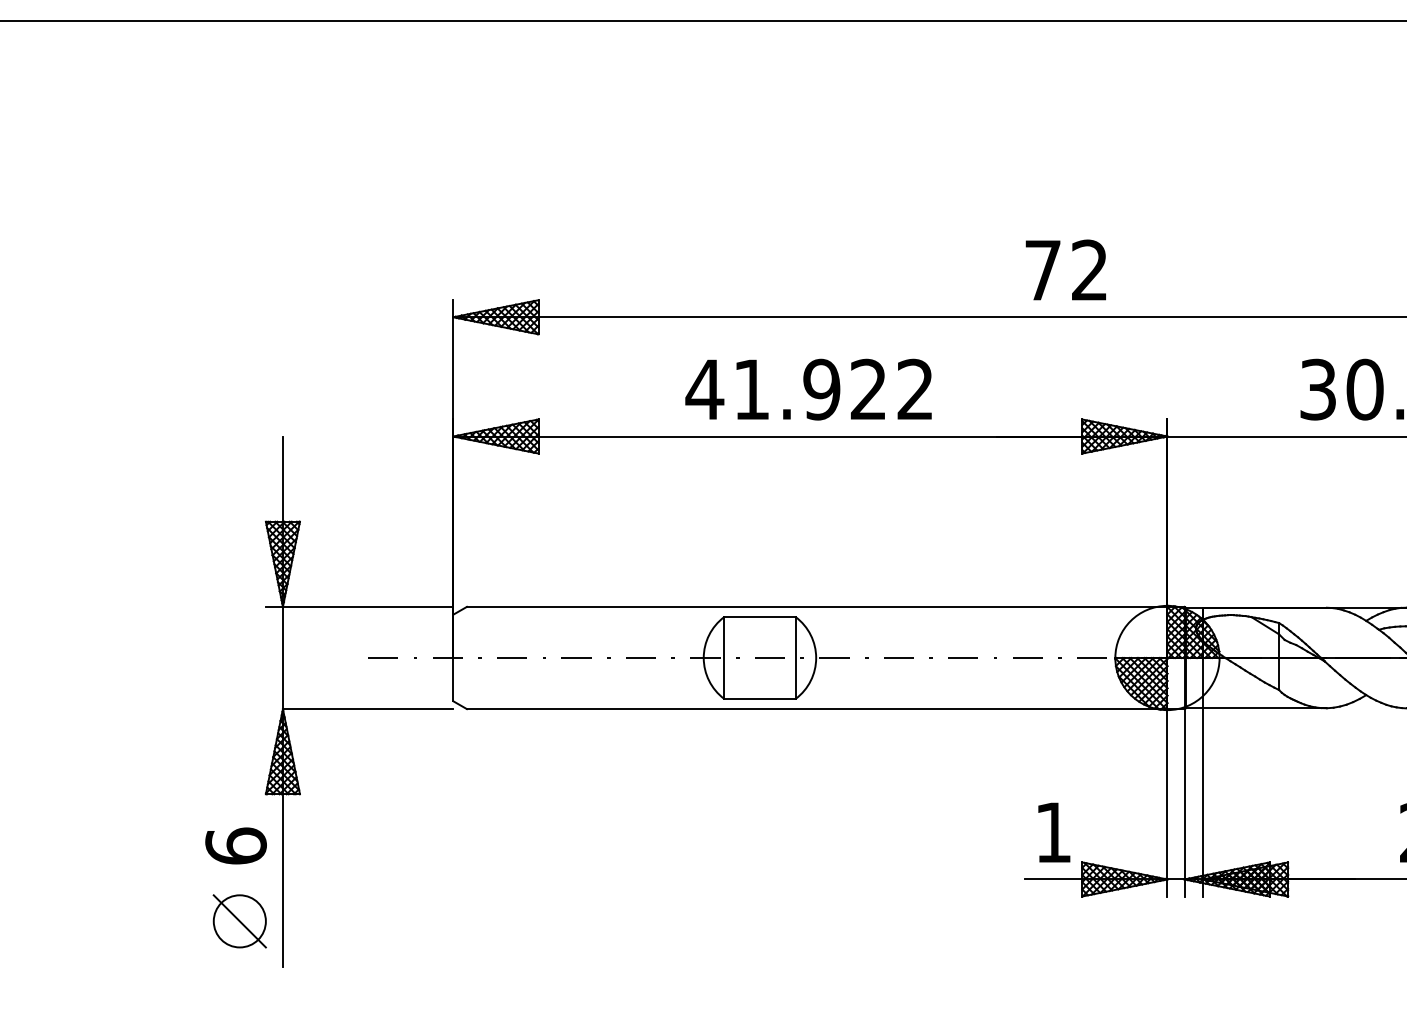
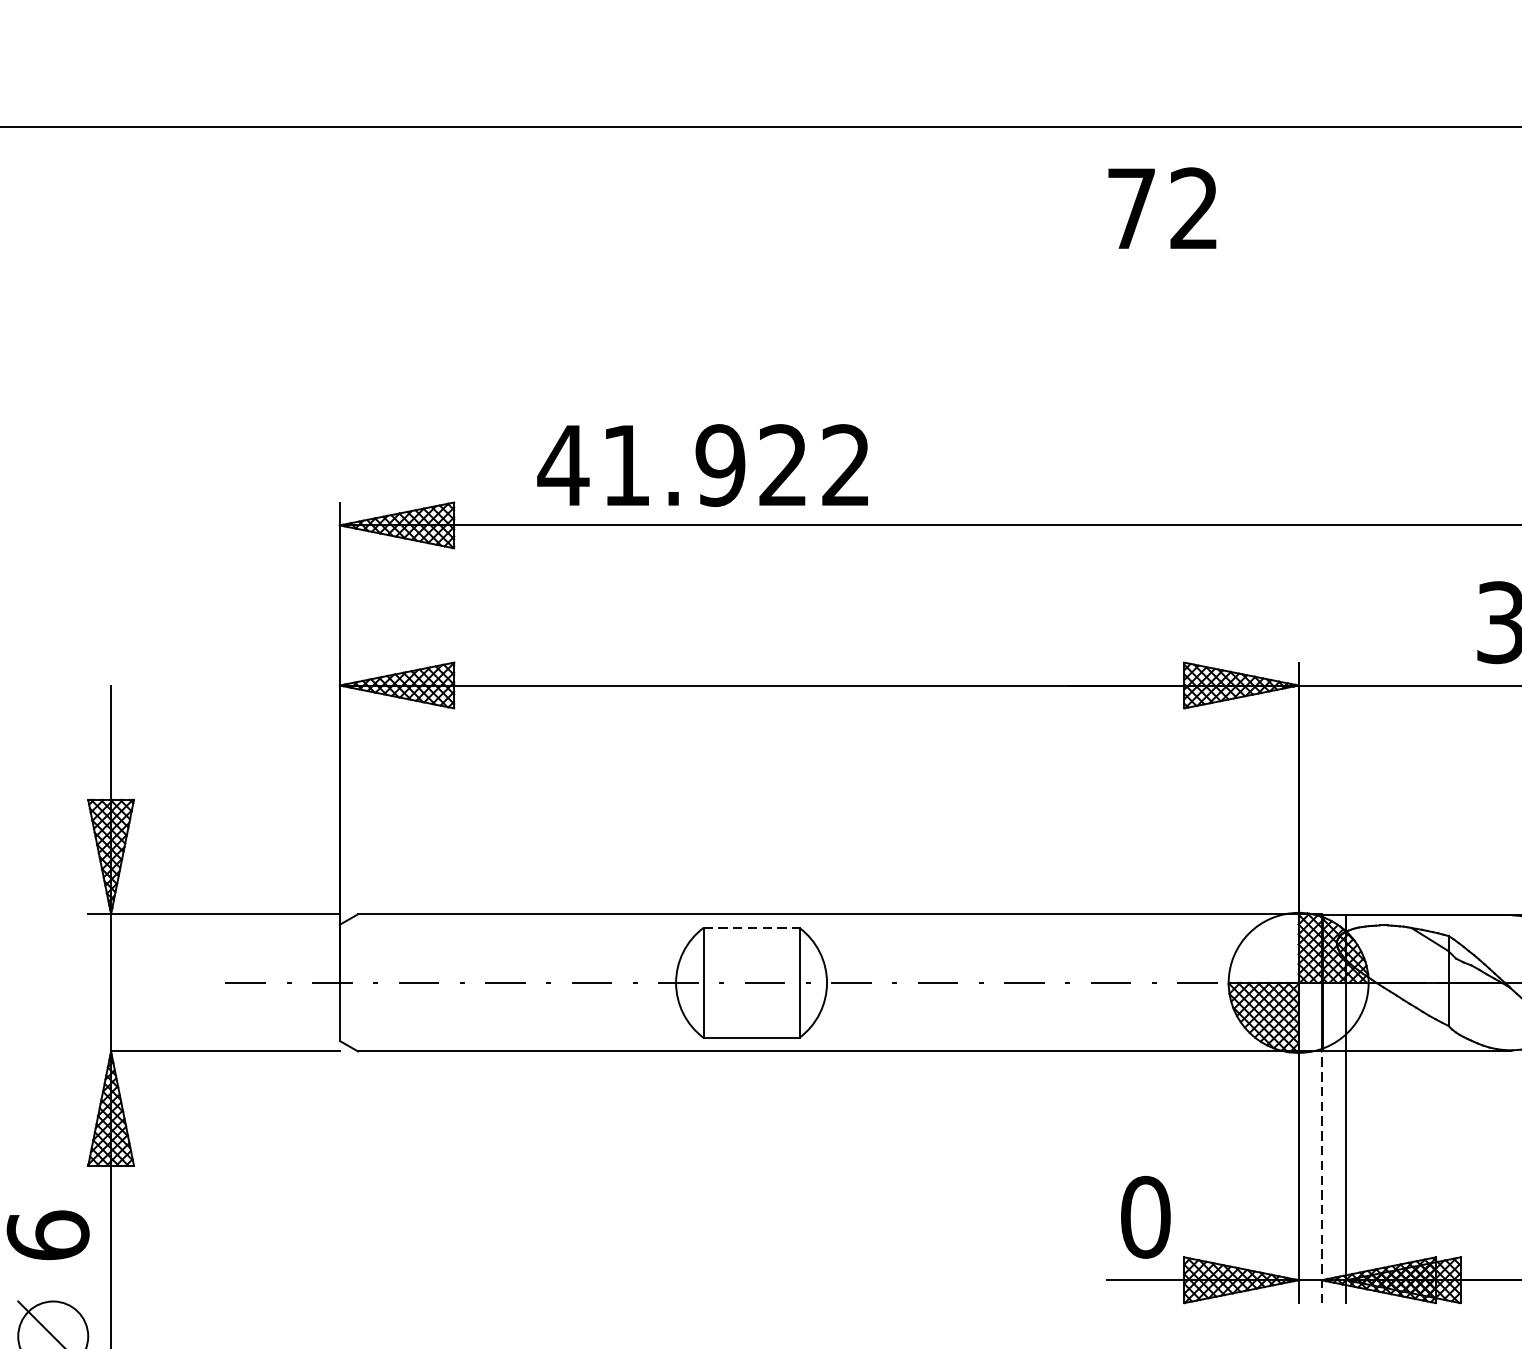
text: (1065, 269) -> (1161, 207), moved
text: (808, 389) -> (702, 465), moved
line: (759, 617) -> (750, 928), solid -> dashed
line: (1184, 802) -> (1321, 1176), solid -> dashed
text: (1053, 832) -> (1145, 1217), 1 -> 0

